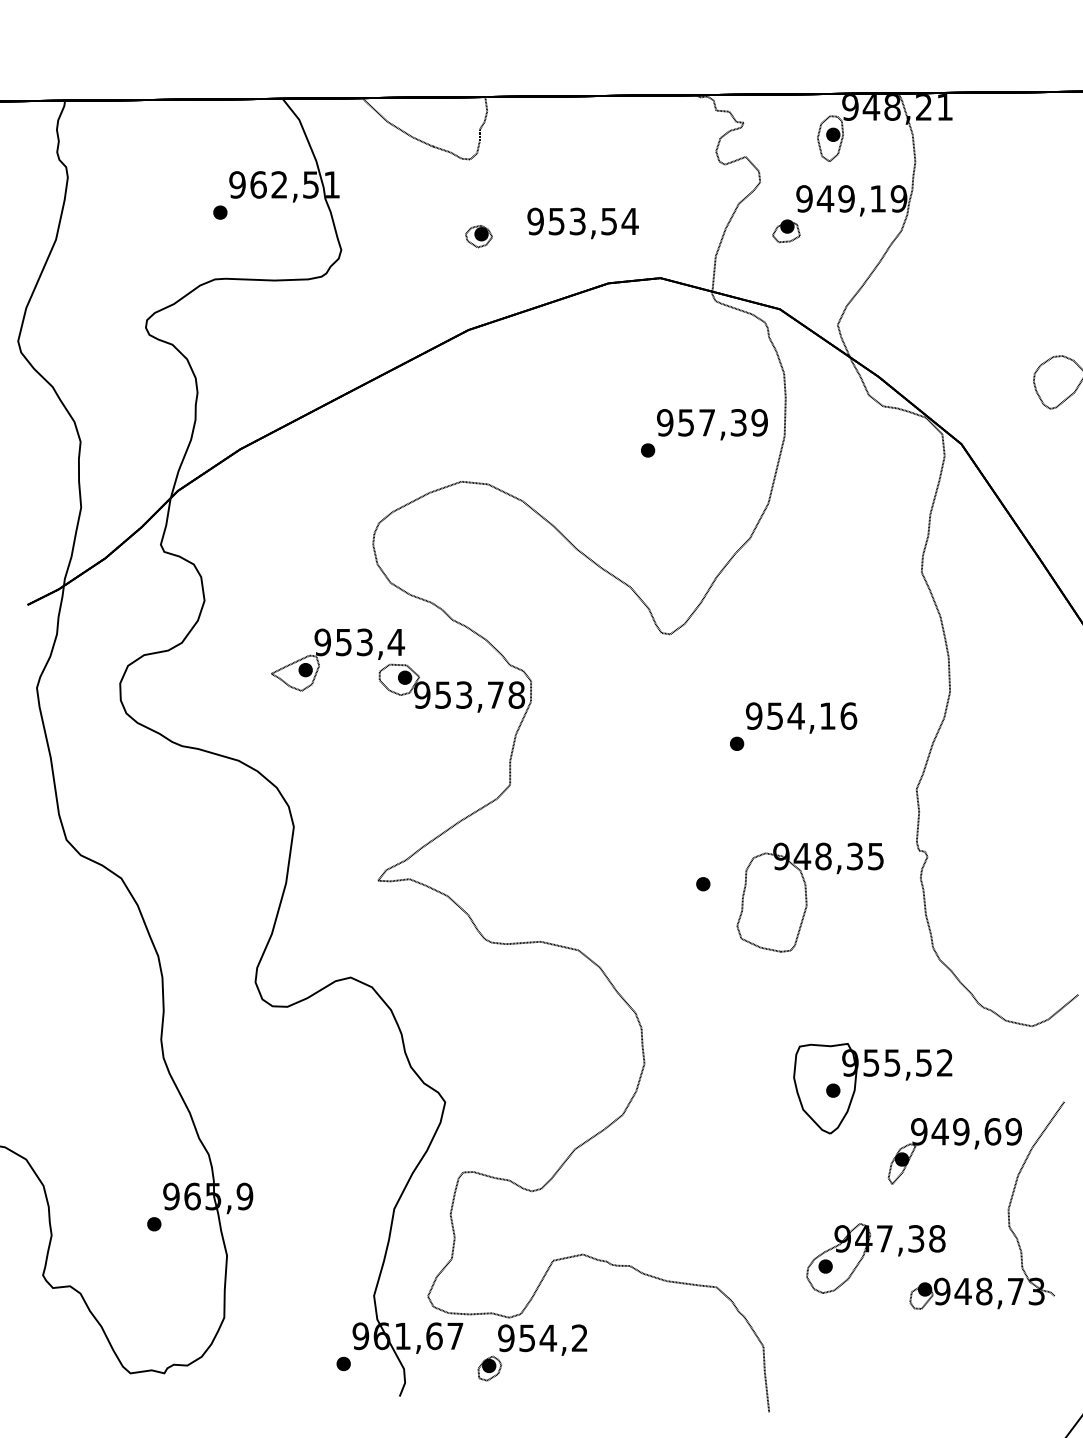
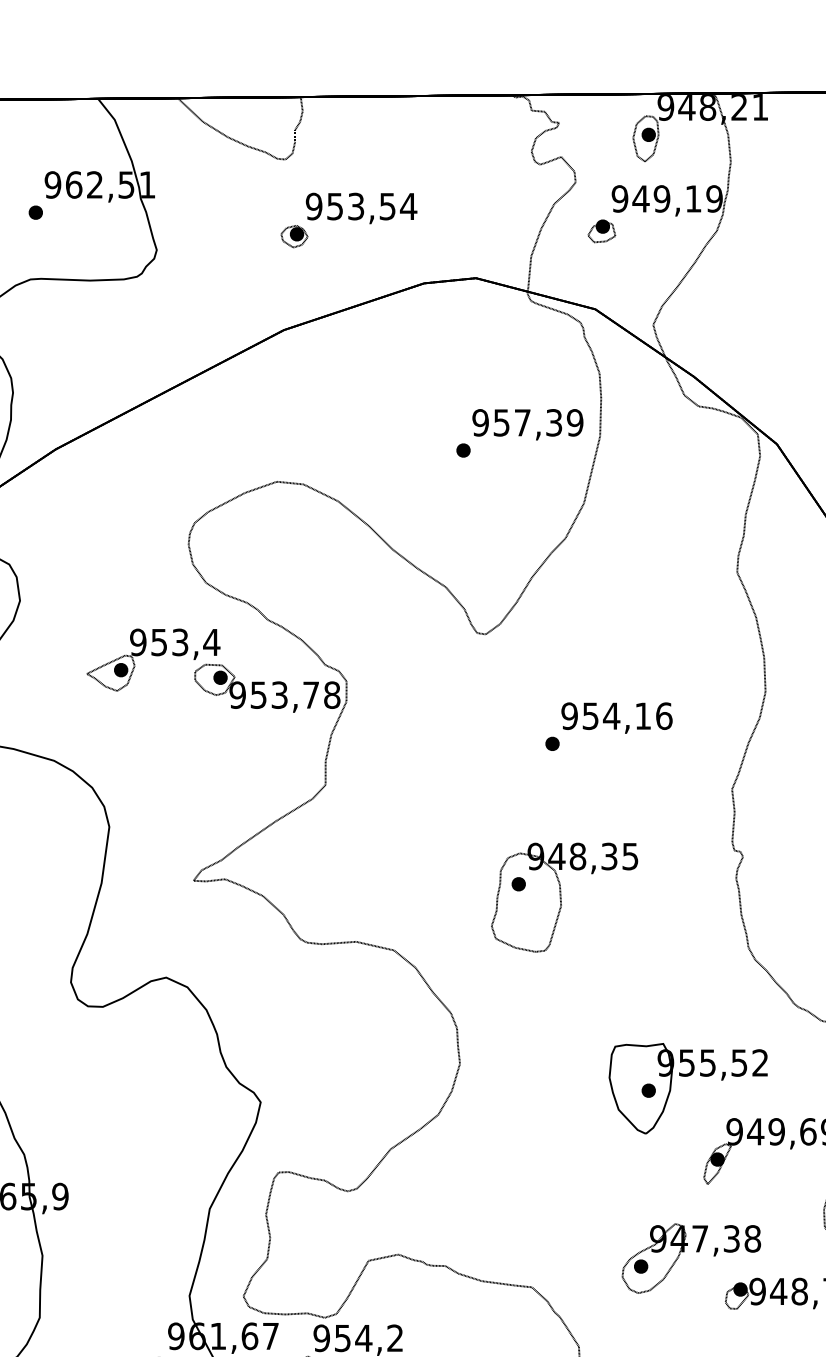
text: (582, 223) -> (360, 208), moved
part: (809, 897) -> (563, 897), moved

